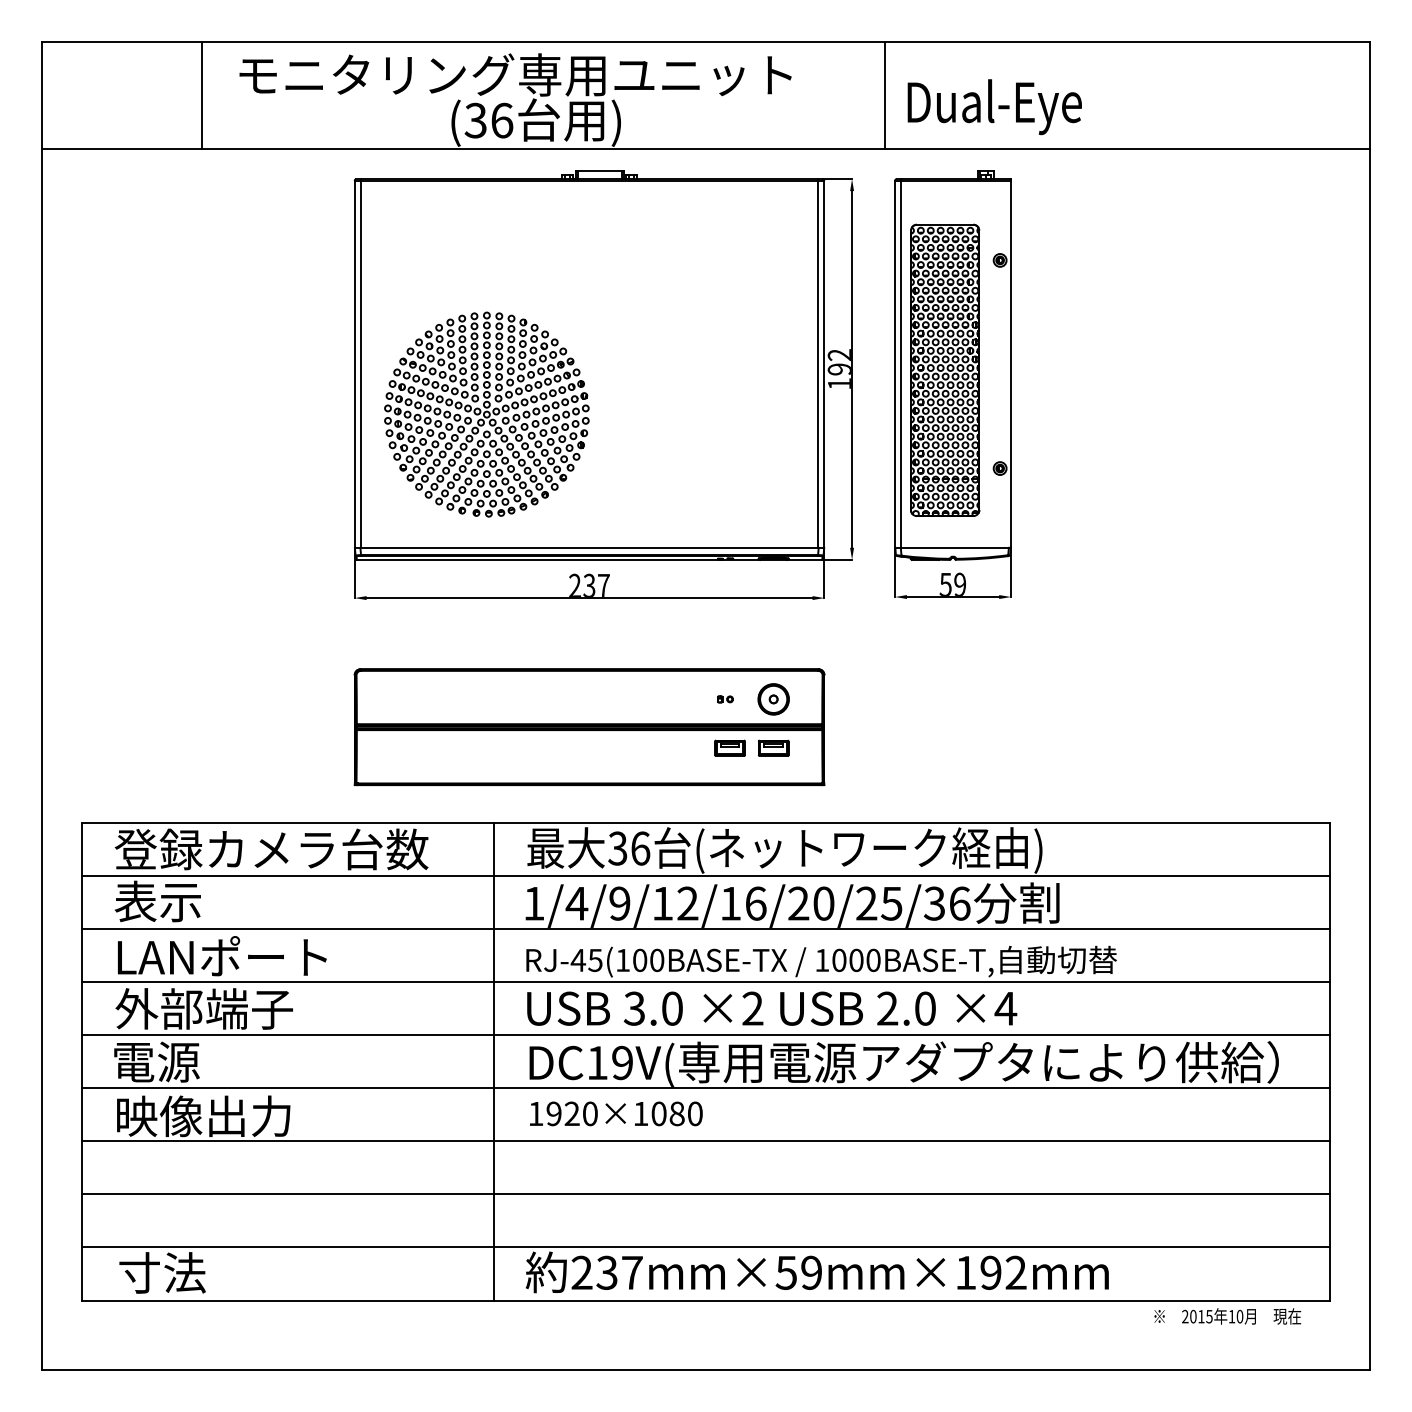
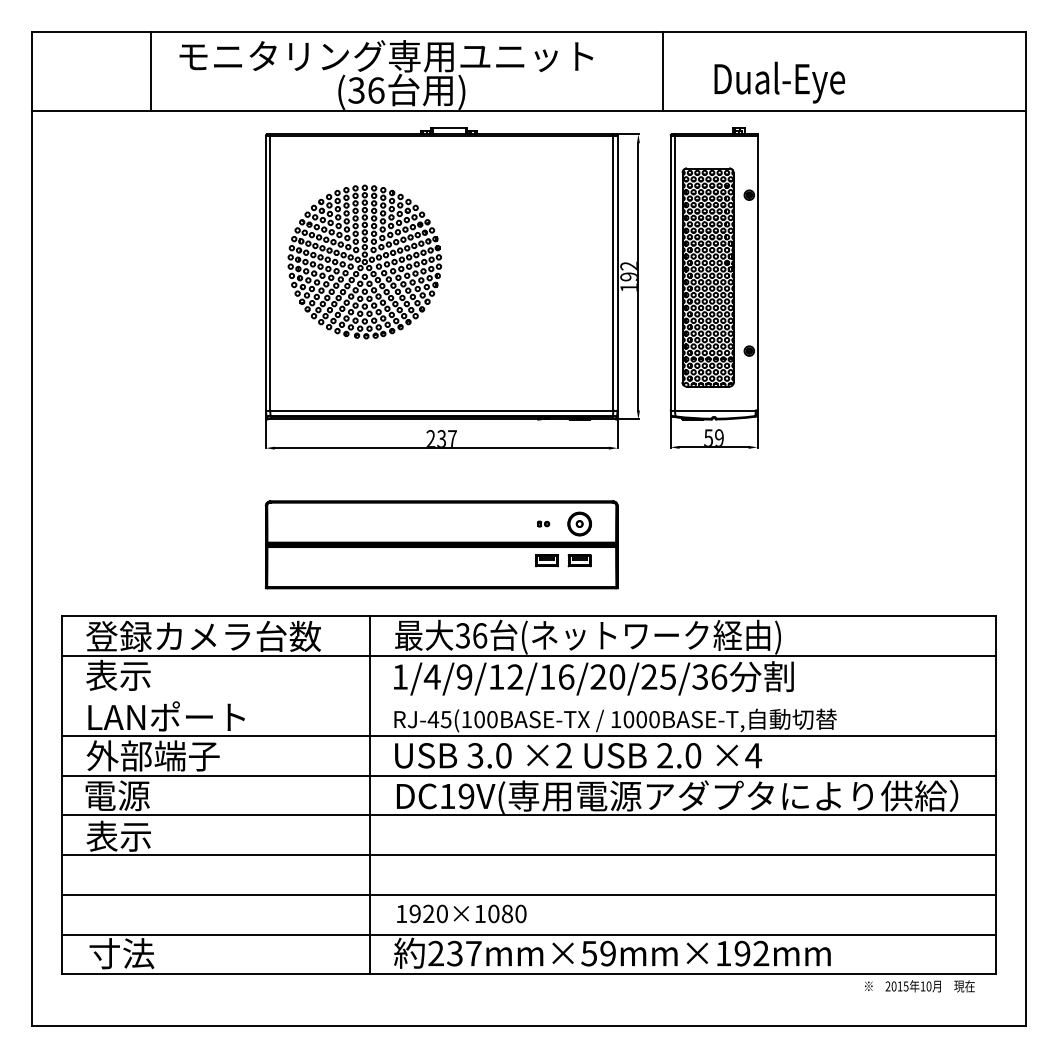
text: (994, 107) -> (779, 82), moved
part: (486, 414) -> (364, 261), moved
line: (705, 928) -> (528, 695), removed
text: (616, 1113) -> (461, 913), moved
text: (202, 1116) -> (151, 836), 映像出力 -> 表示

